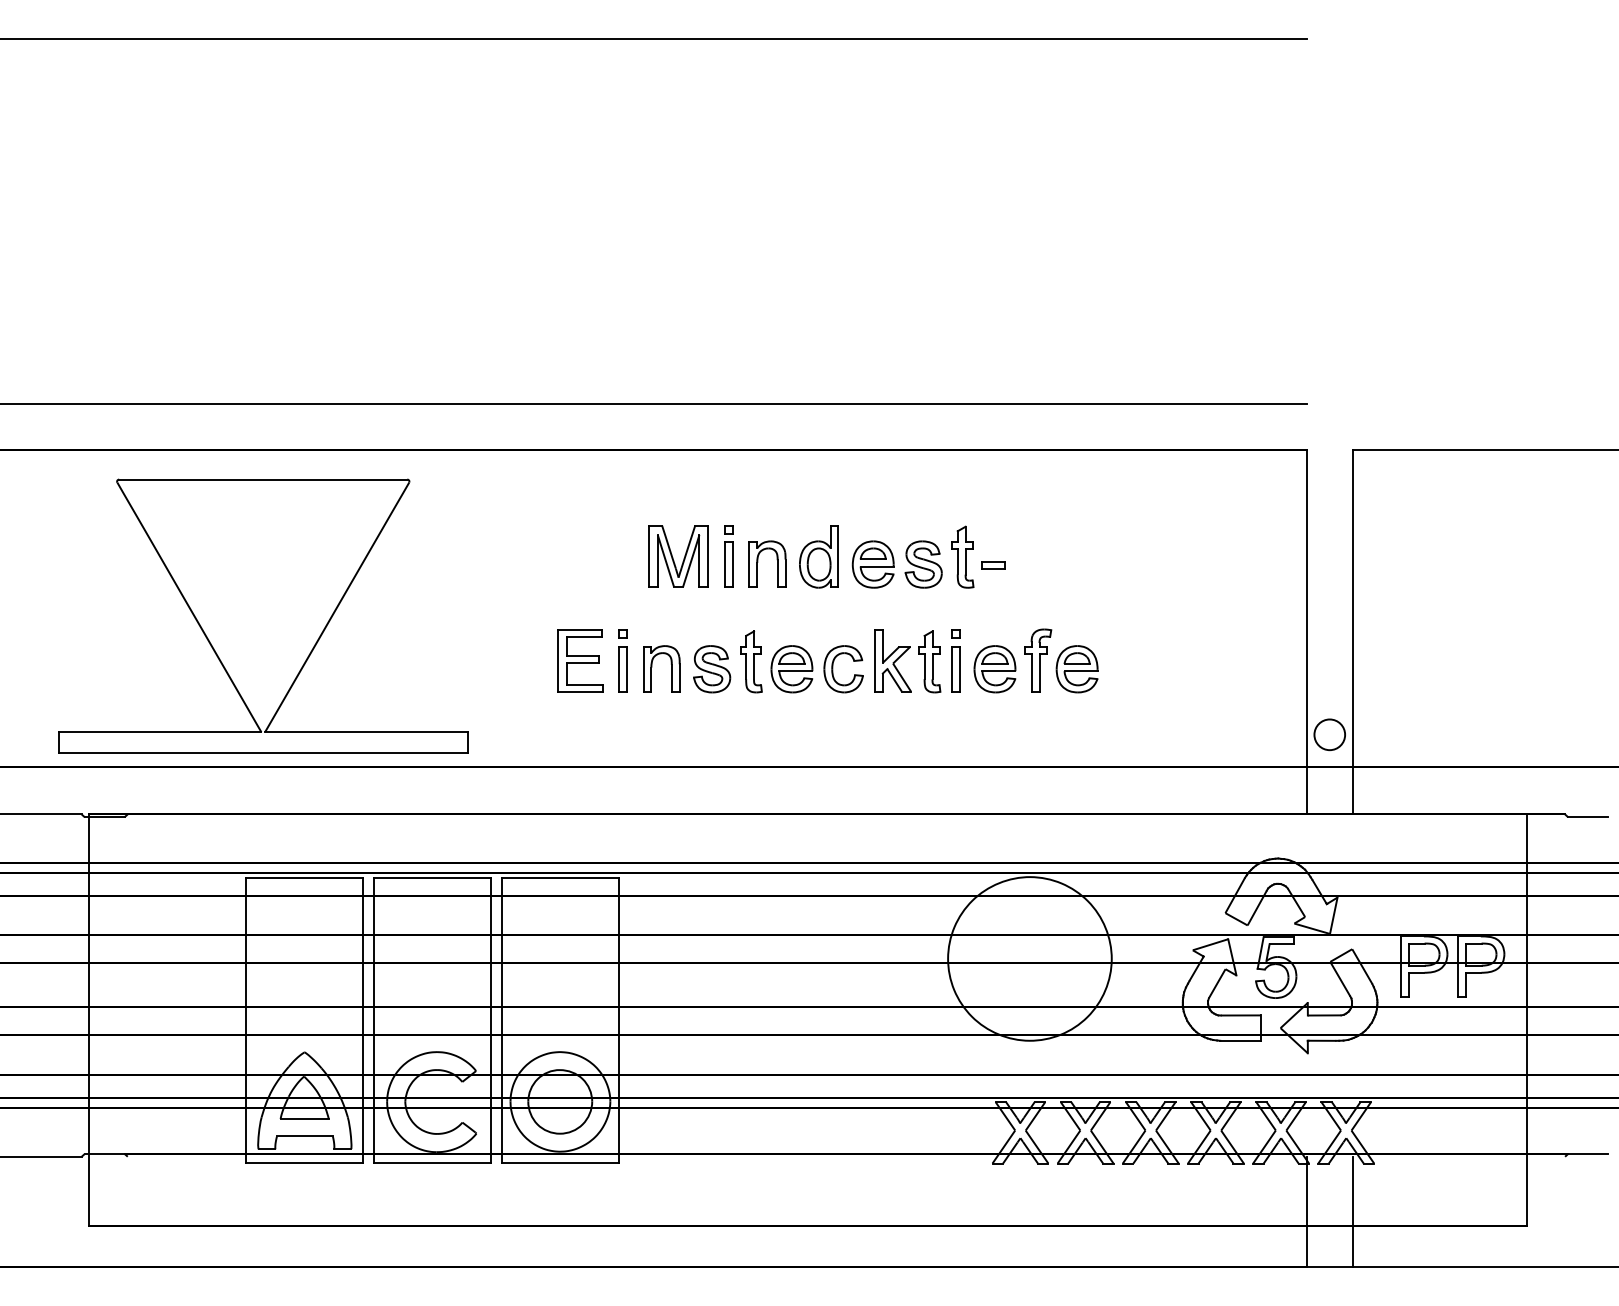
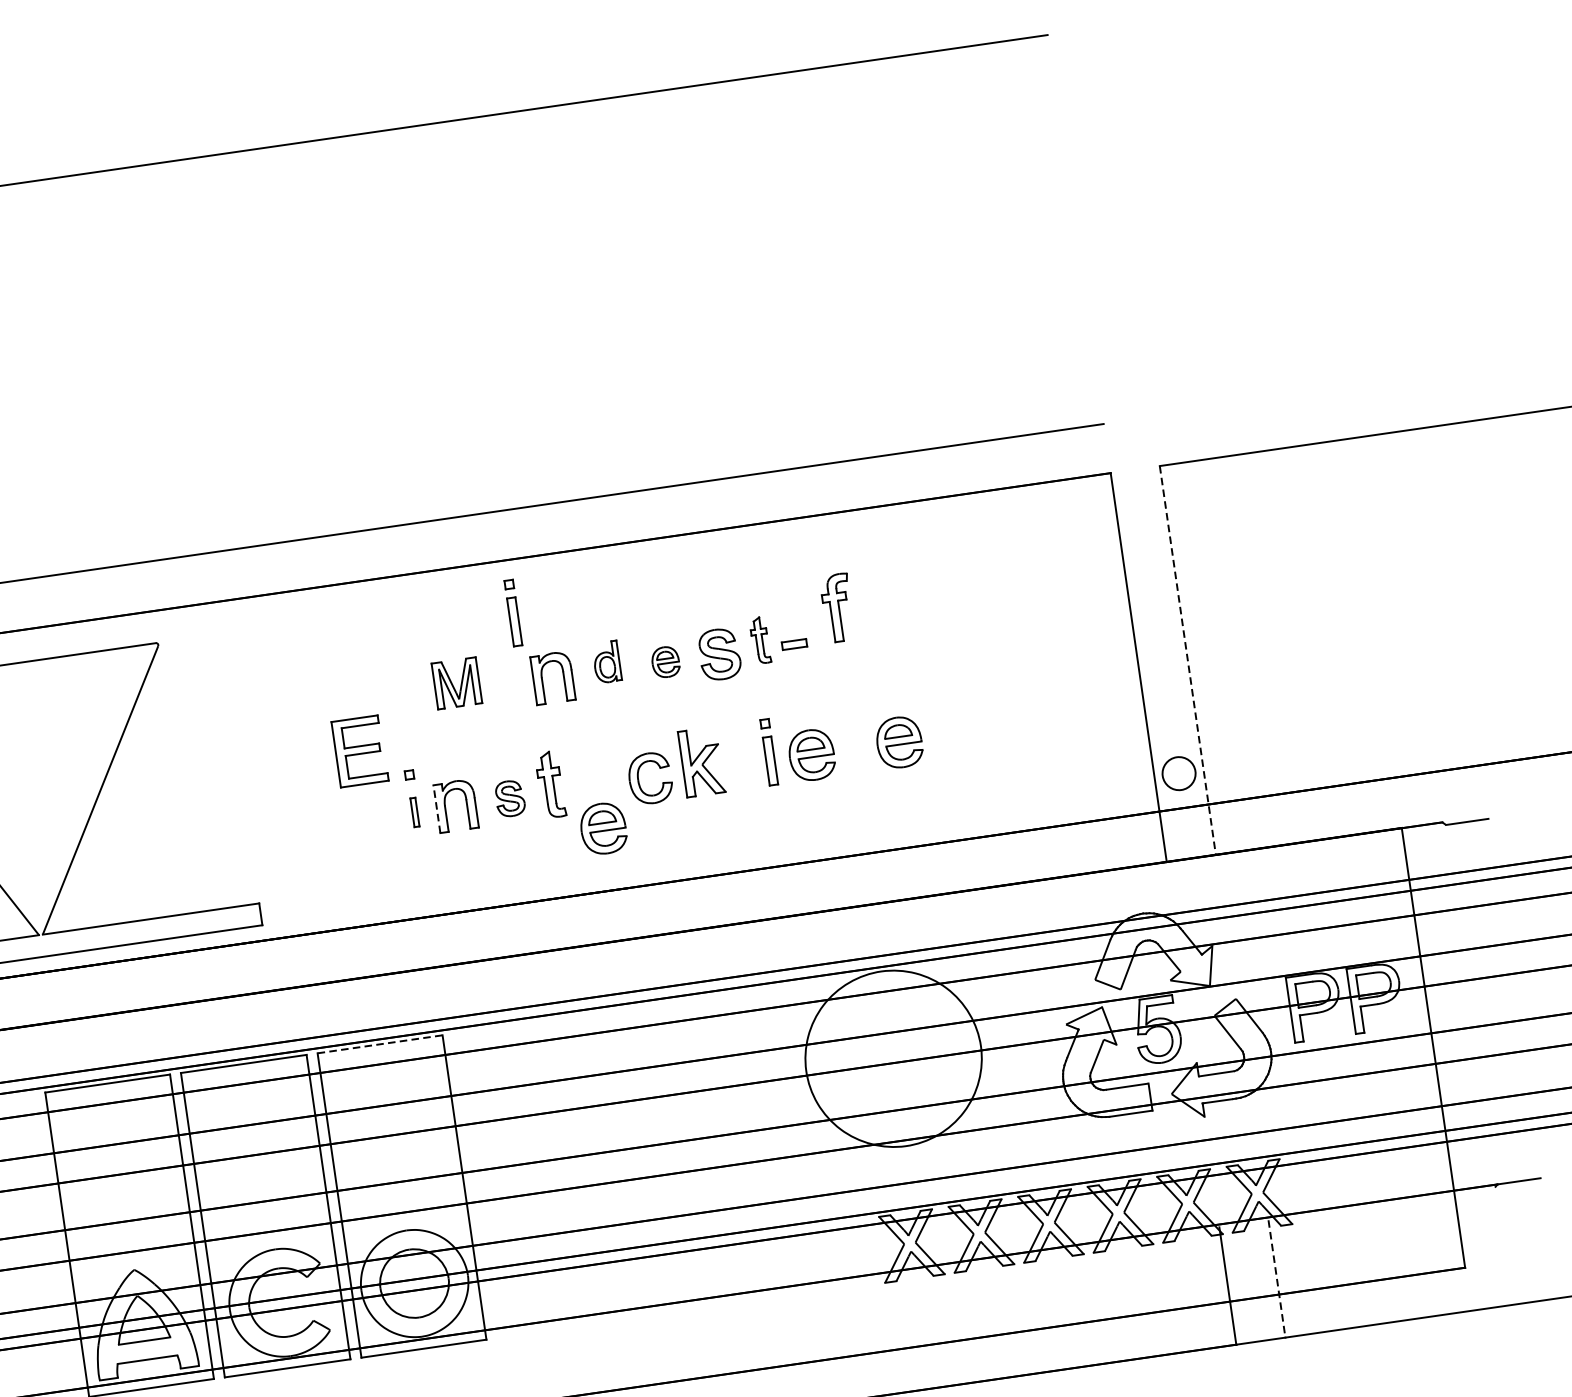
part: (678, 556) -> (456, 683), size x0.7
part: (728, 556) -> (513, 613), moved
part: (818, 556) -> (606, 662), size x0.6
part: (962, 556) -> (759, 639), size x0.7
part: (872, 564) -> (665, 662), size x0.6
line: (1352, 632) -> (1187, 660), solid -> dashed
part: (580, 660) -> (359, 750), moved
part: (1038, 660) -> (838, 607), moved
part: (929, 661) -> (740, 756), removed
line: (643, 668) -> (436, 808), solid -> dashed
part: (622, 669) -> (414, 812), size x0.6
part: (712, 669) -> (510, 798), size x0.7
part: (791, 669) -> (603, 829), moved
line: (560, 877) -> (380, 1044), solid -> dashed
line: (1352, 1212) -> (1276, 1279), solid -> dashed

